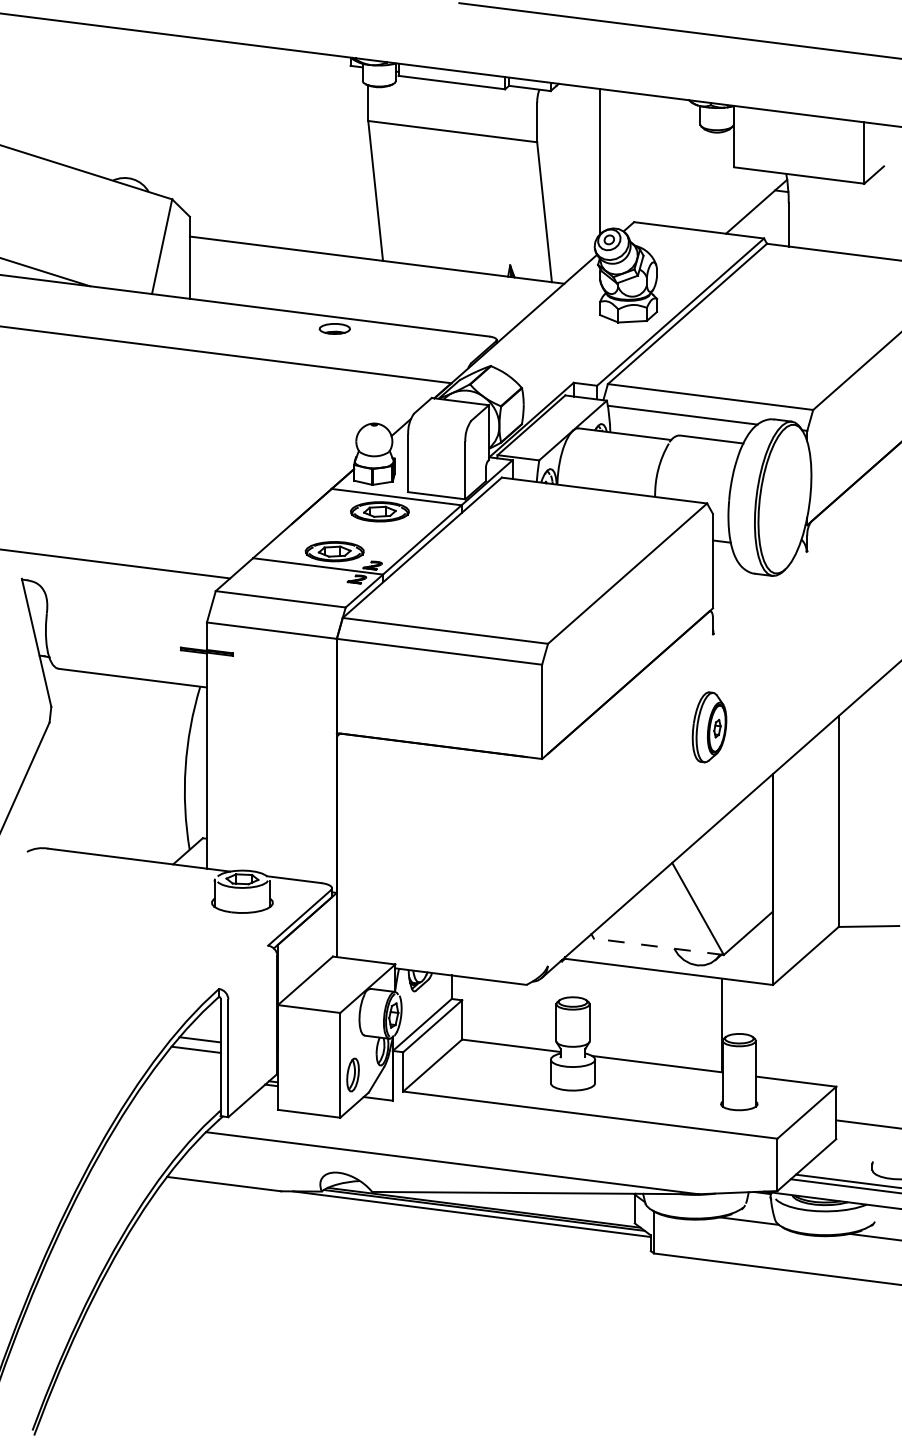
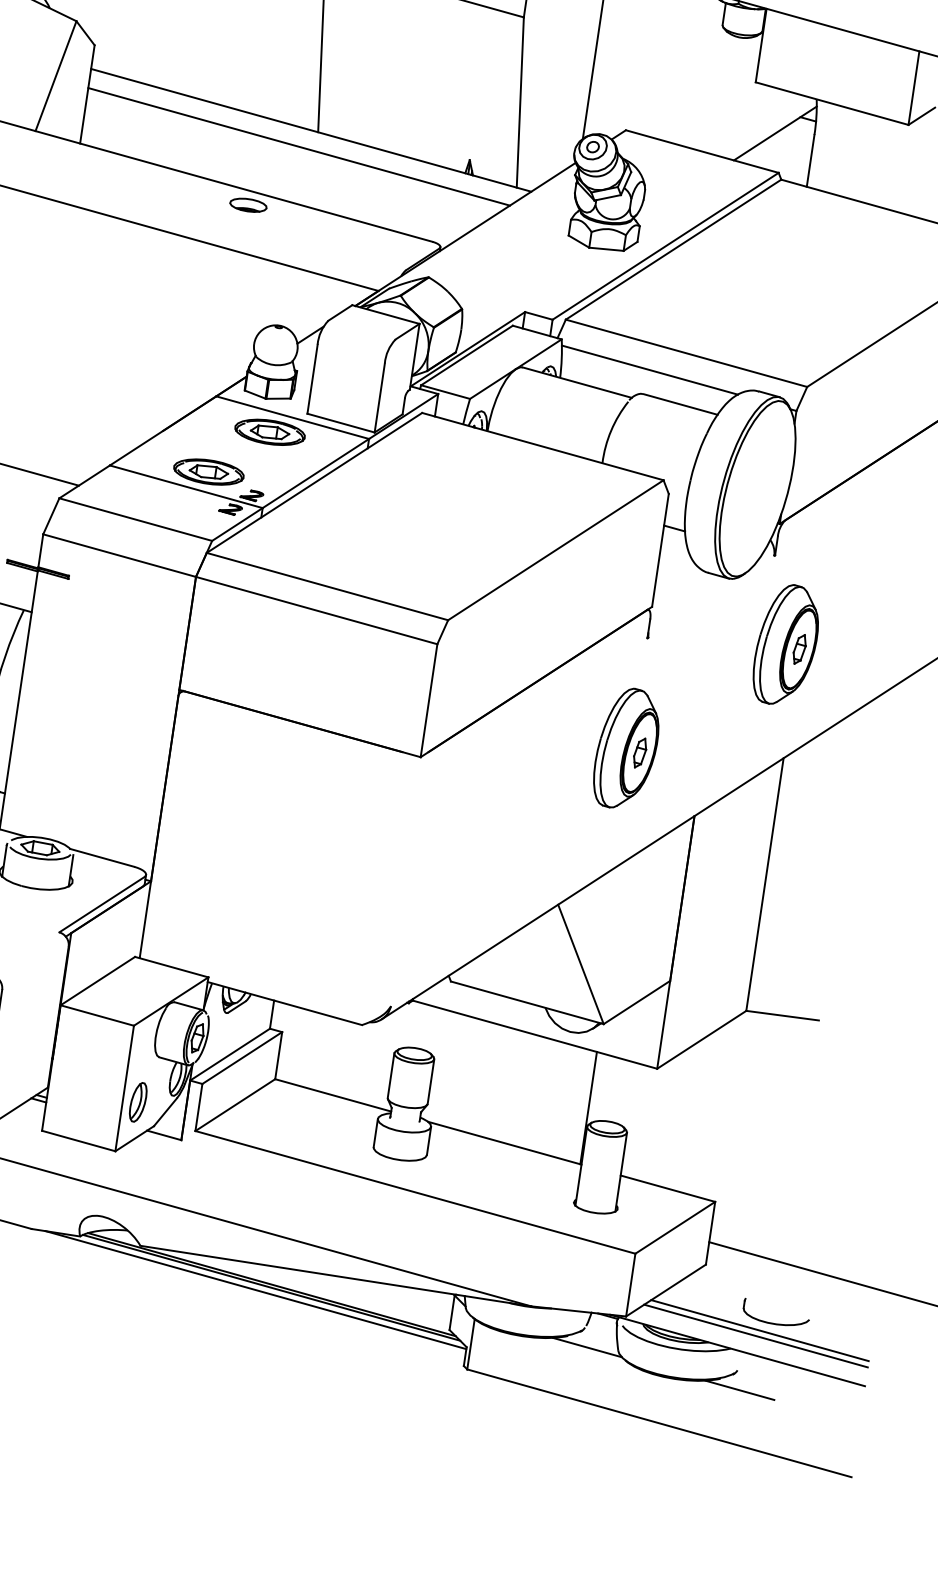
line: (368, 274) -> (298, 145), added
part: (827, 623) -> (786, 645), added
part: (709, 727) -> (626, 749), size x1.43
line: (658, 946) -> (526, 1002), dashed -> solid

